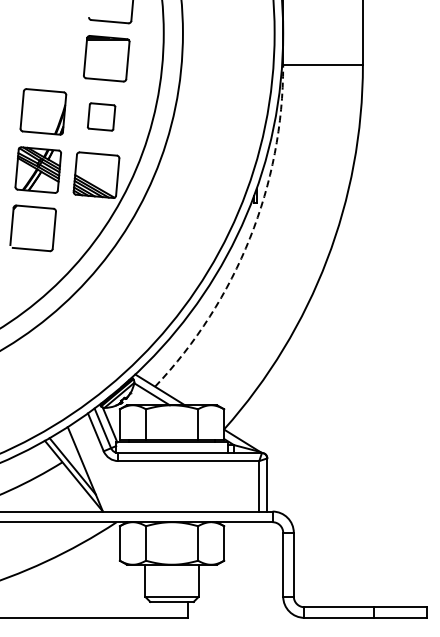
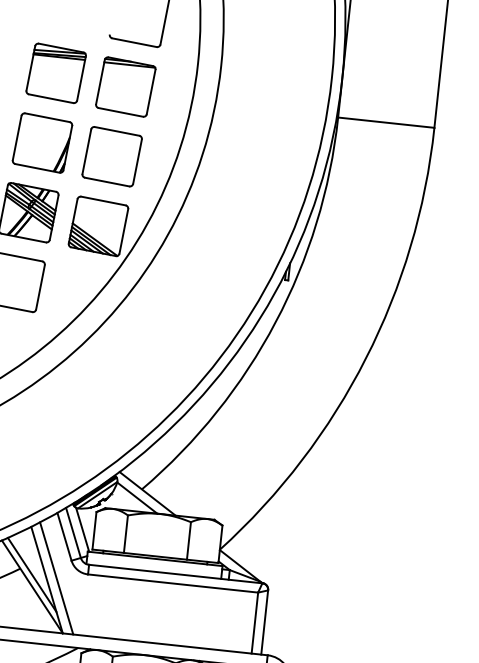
part: (48, 53) -> (56, 73), added
part: (101, 116) -> (112, 156), size x1.67
arc: (250, 238) -> (276, 322), dashed -> solid
line: (92, 466) -> (56, 577), added

